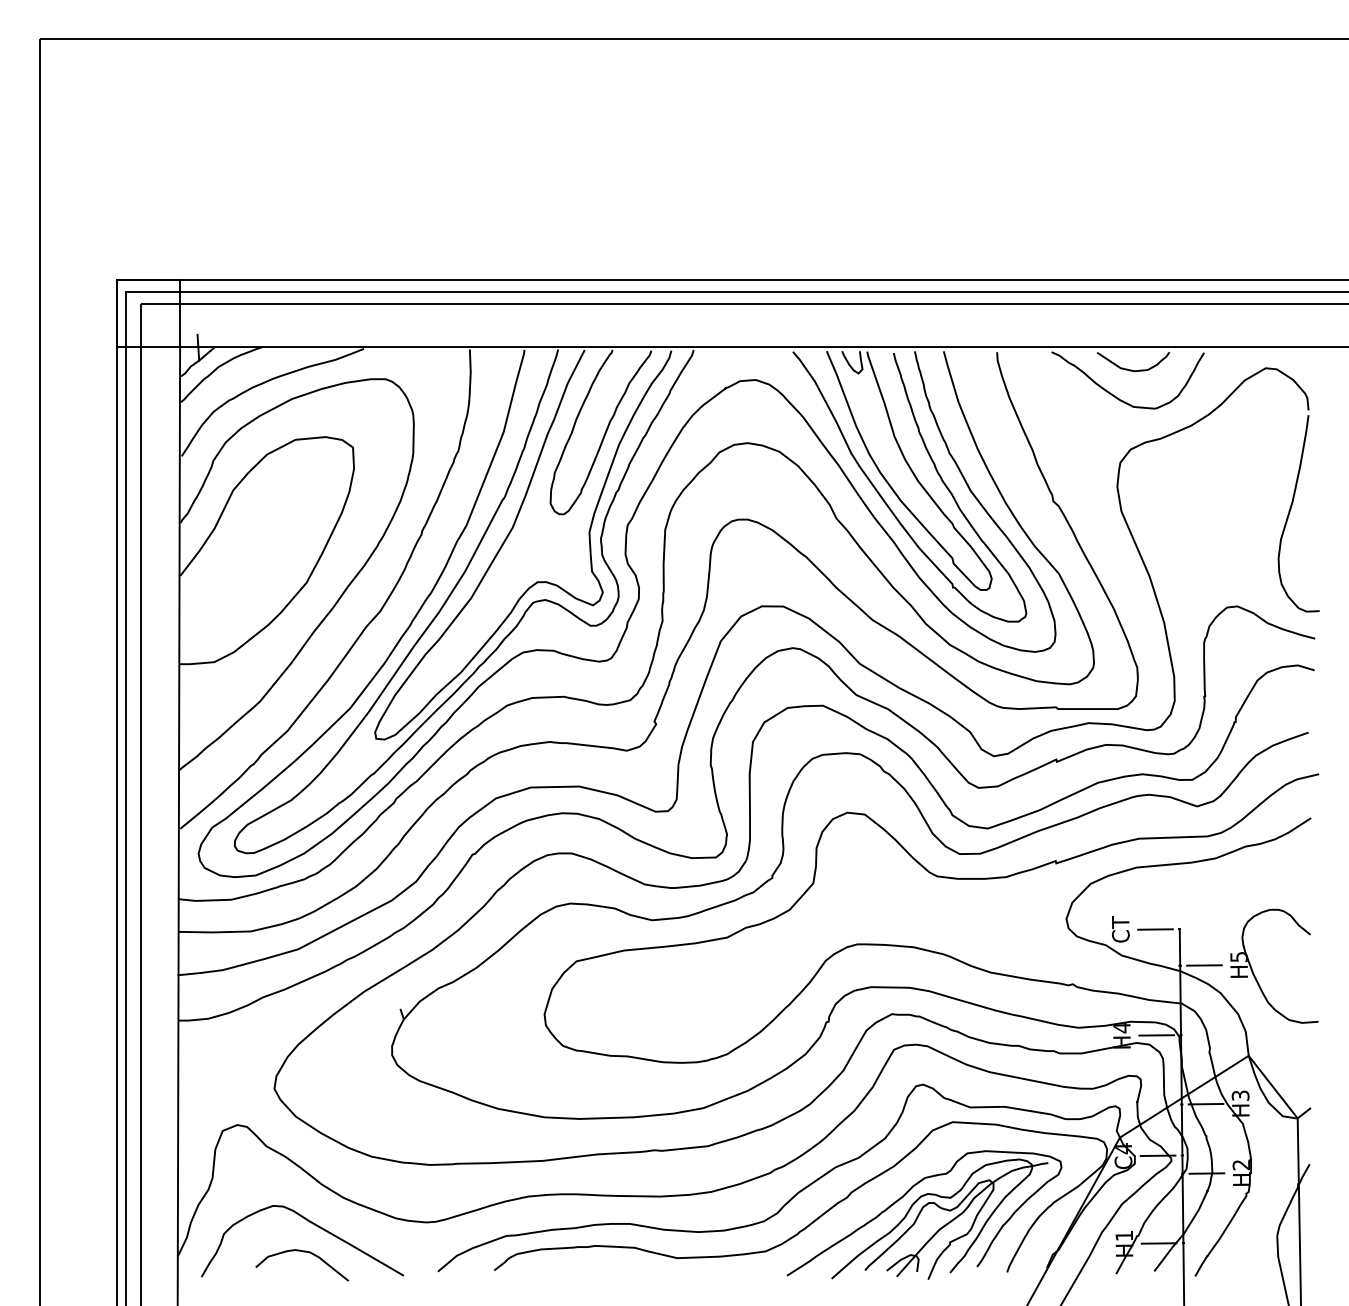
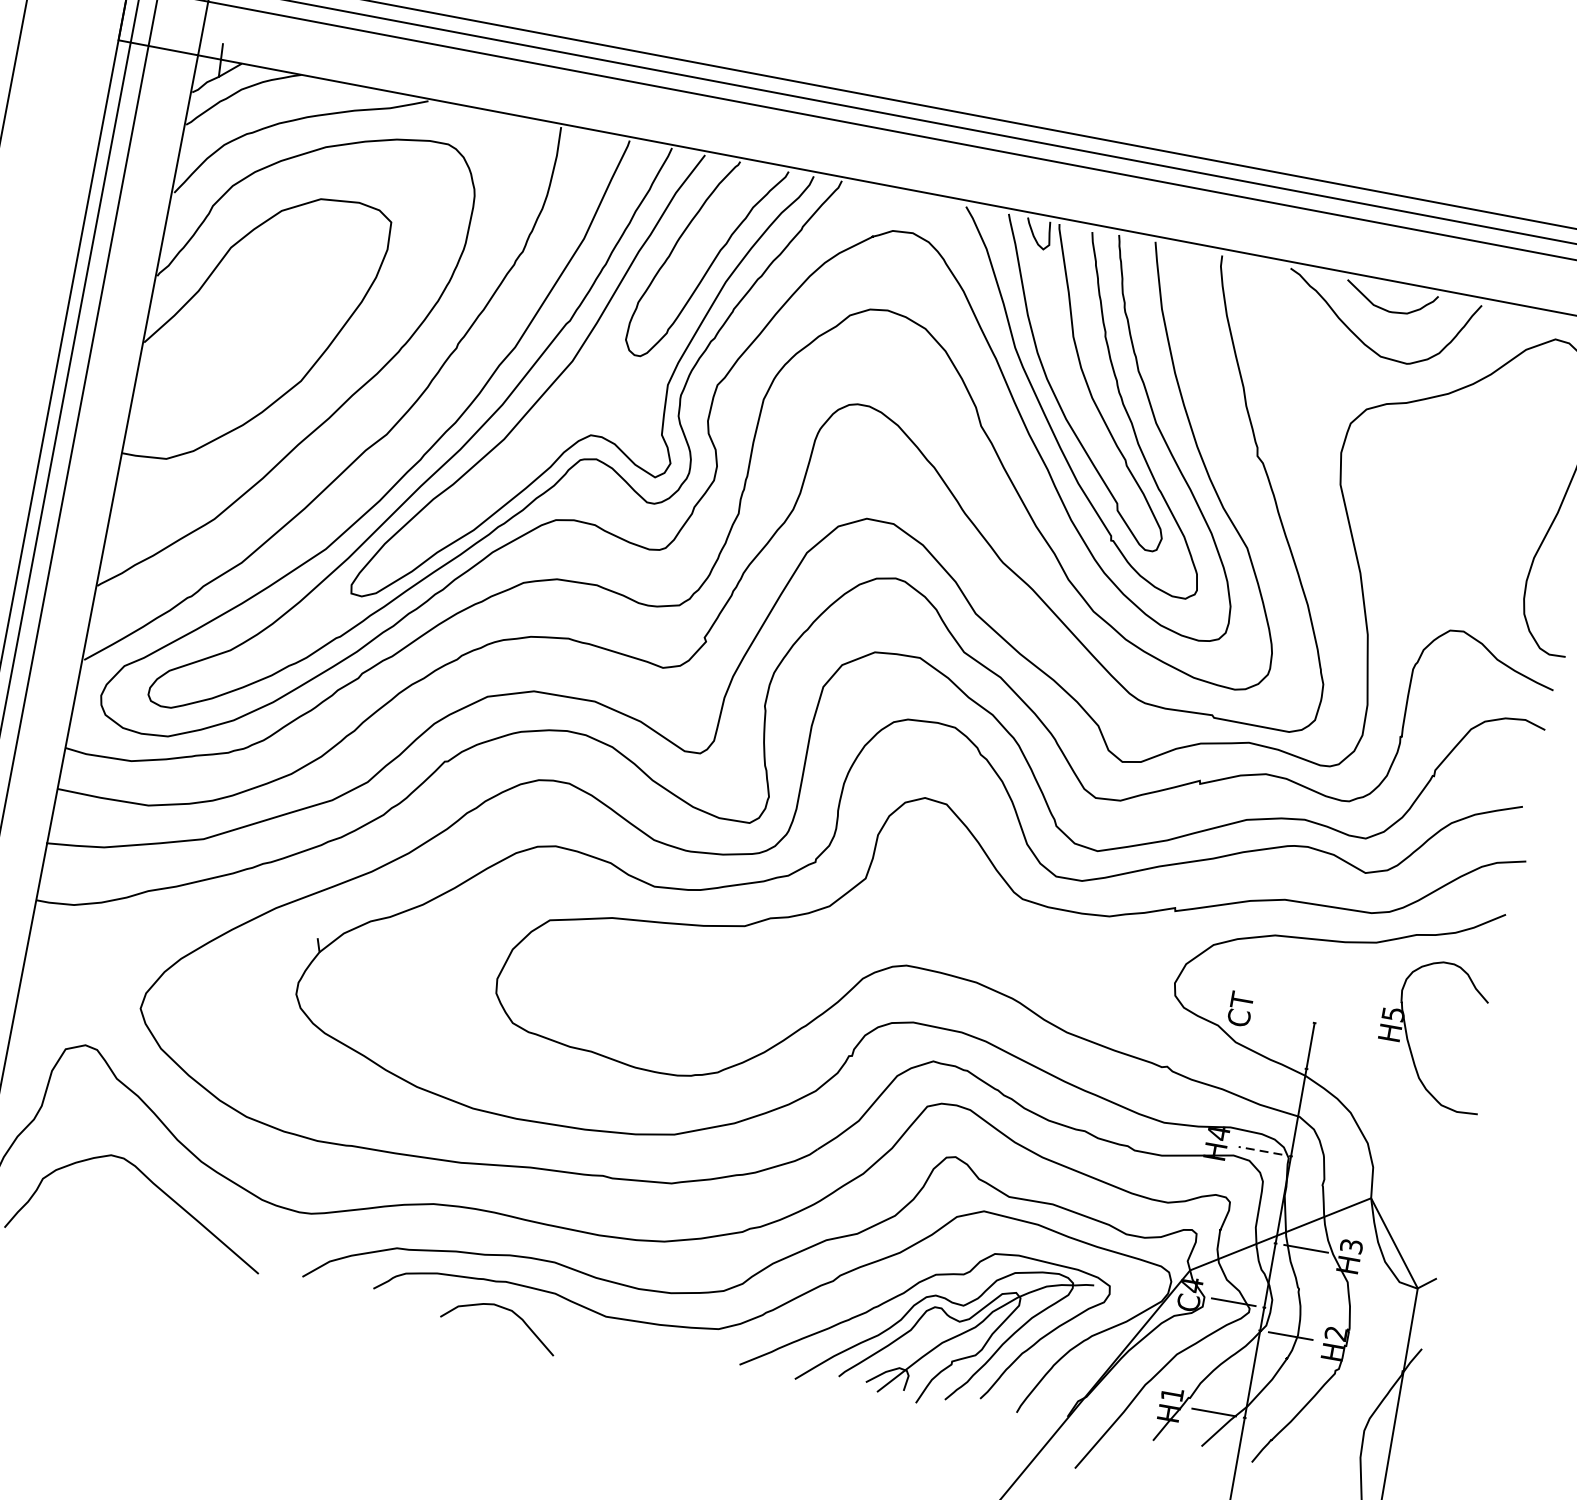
line: (1155, 929) -> (1284, 1017), removed
line: (1204, 965) -> (1337, 1074), removed
part: (1255, 975) -> (1409, 1041), moved
line: (1156, 1035) -> (1260, 1150), solid -> dashed
curve: (303, 1252) -> (503, 1309), moved

